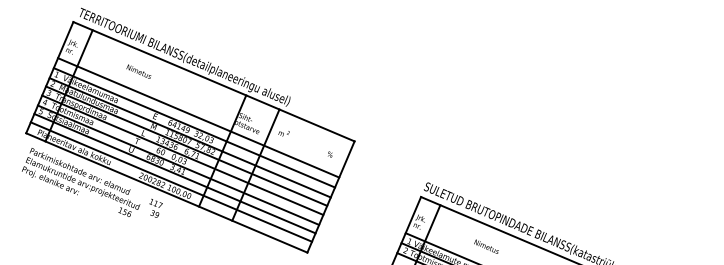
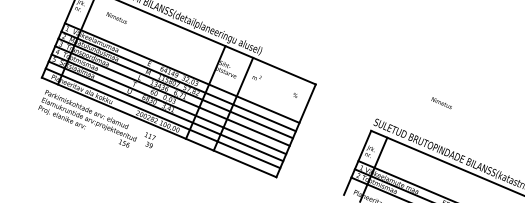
text: (138, 71) -> (116, 17), moved
line: (198, 117) -> (185, 64), removed
text: (486, 246) -> (441, 102), moved

